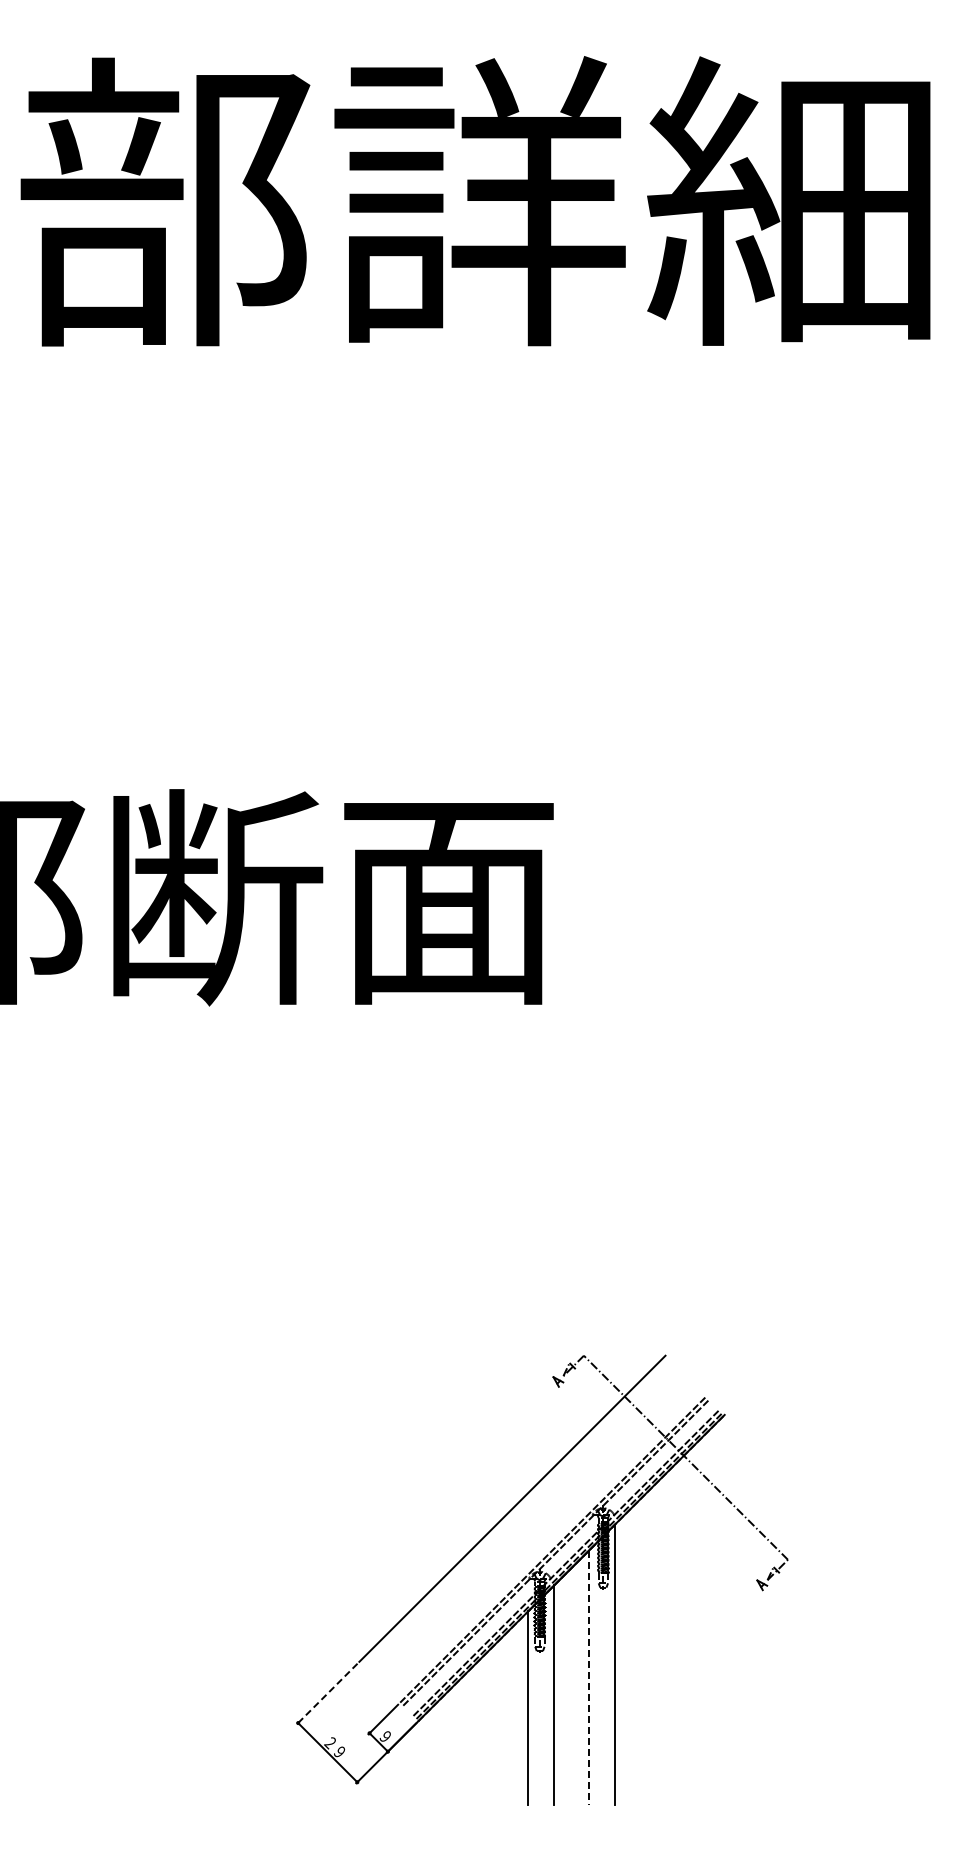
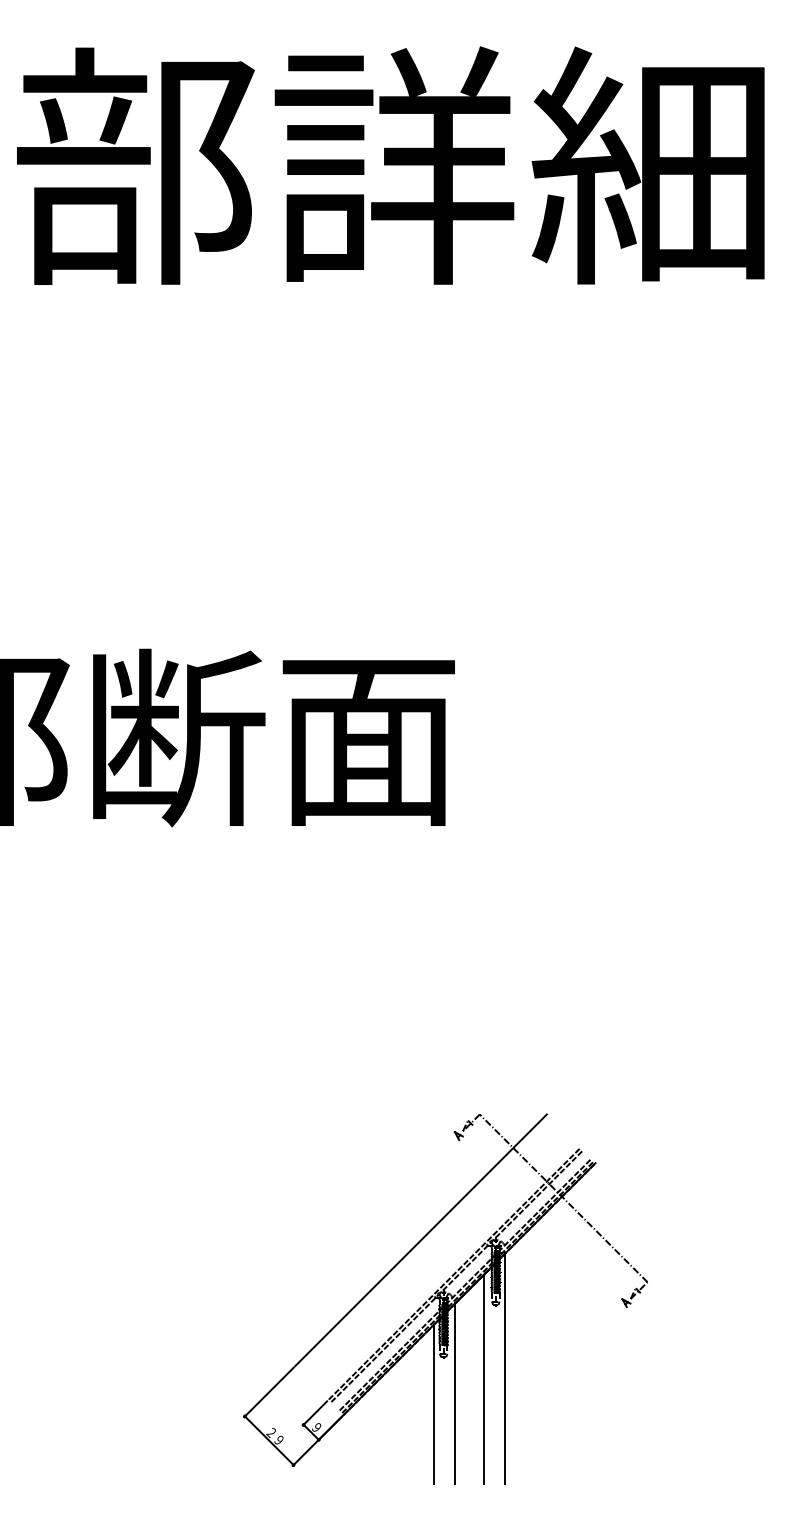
line: (588, 1678) -> (483, 1379), dashed -> solid
line: (327, 1693) -> (269, 1392), dashed -> solid

